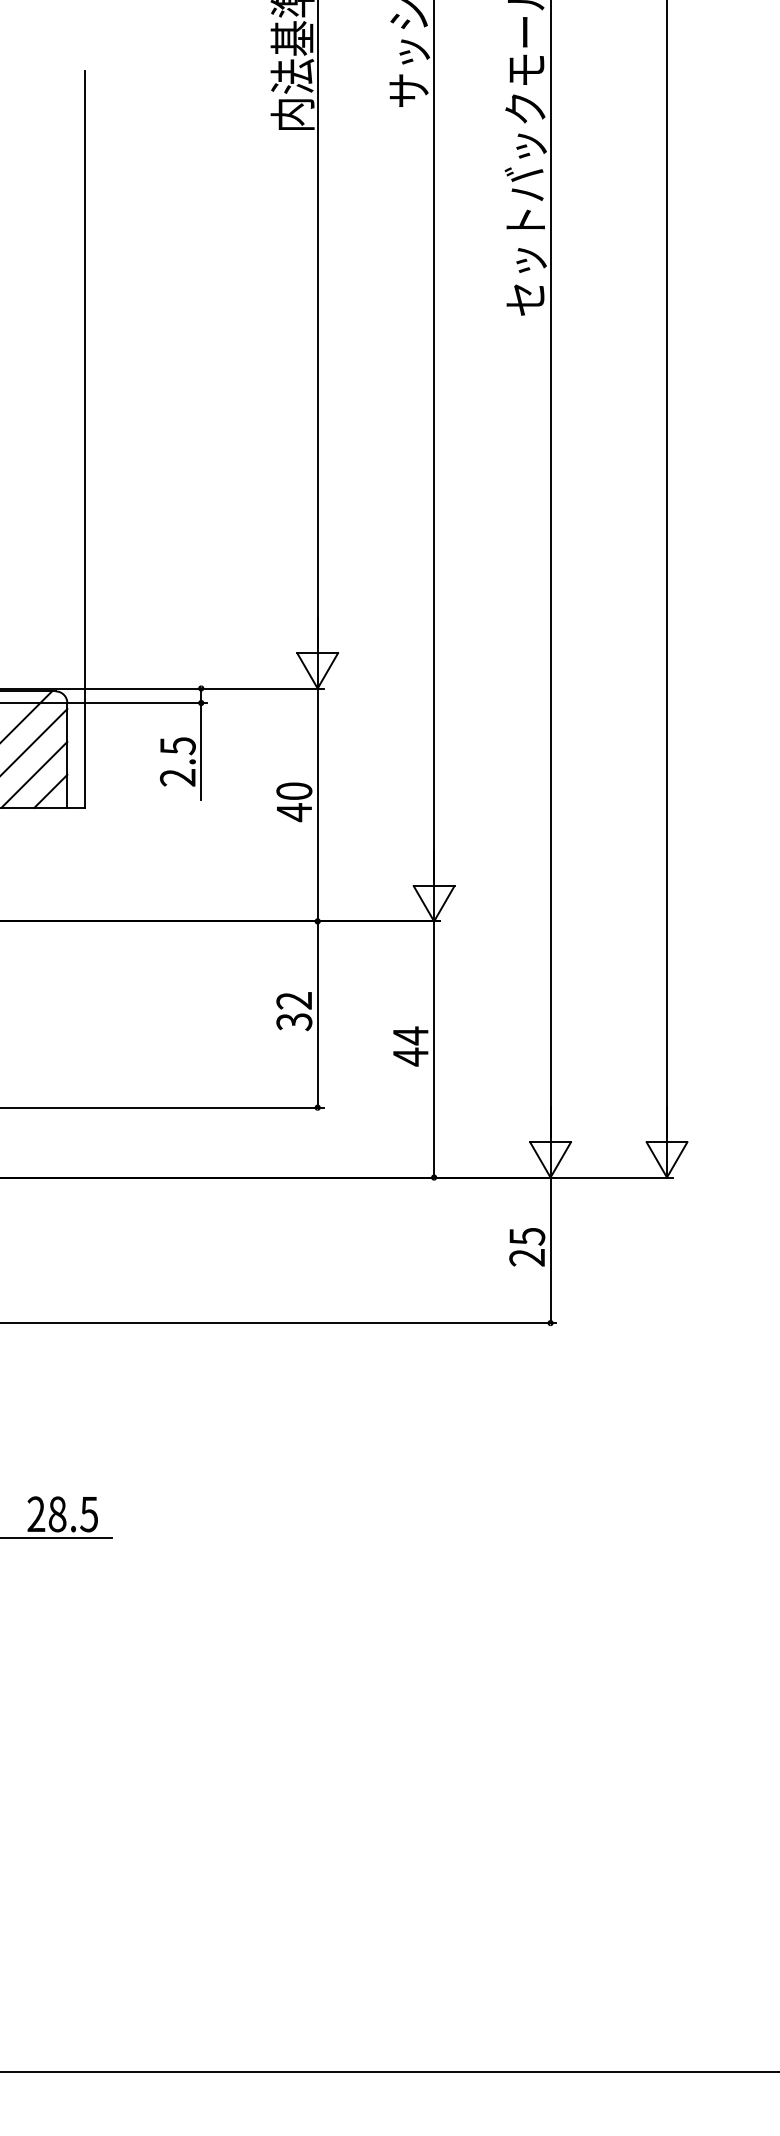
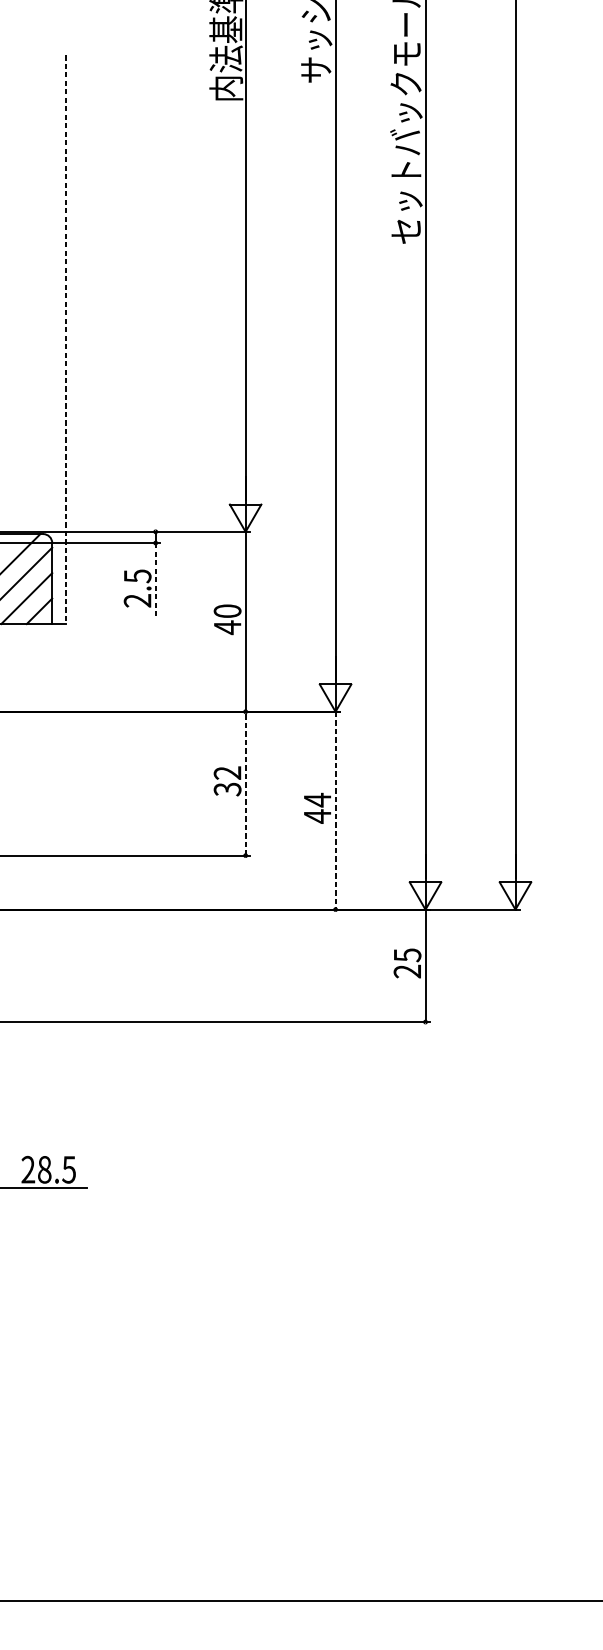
line: (84, 440) -> (65, 340), solid -> dashed
line: (201, 751) -> (155, 580), solid -> dashed
line: (317, 1014) -> (245, 783), solid -> dashed
line: (434, 1049) -> (335, 810), solid -> dashed

